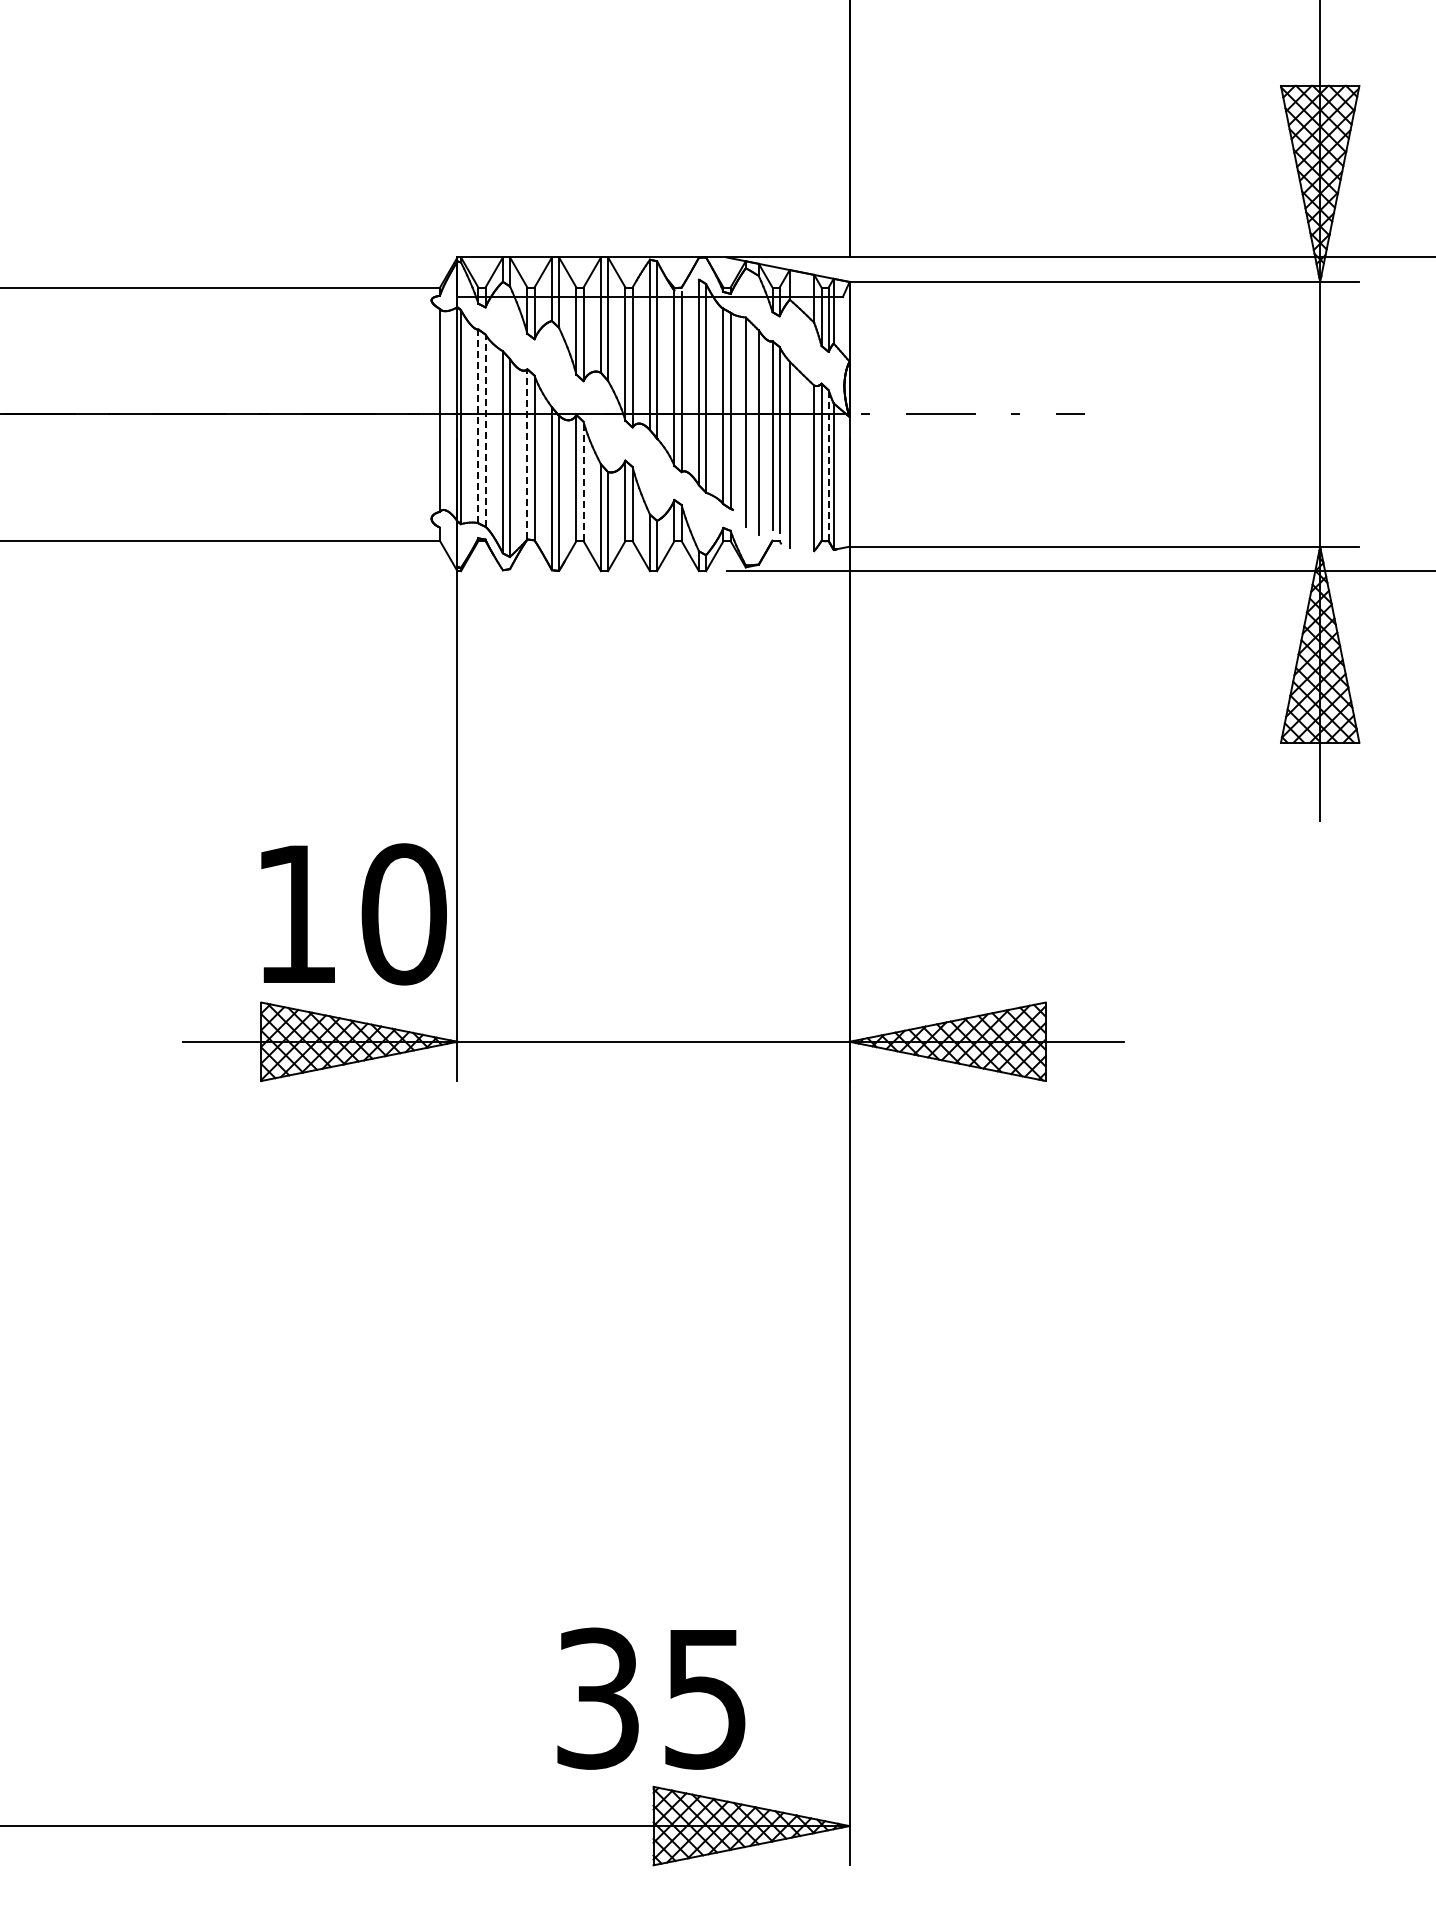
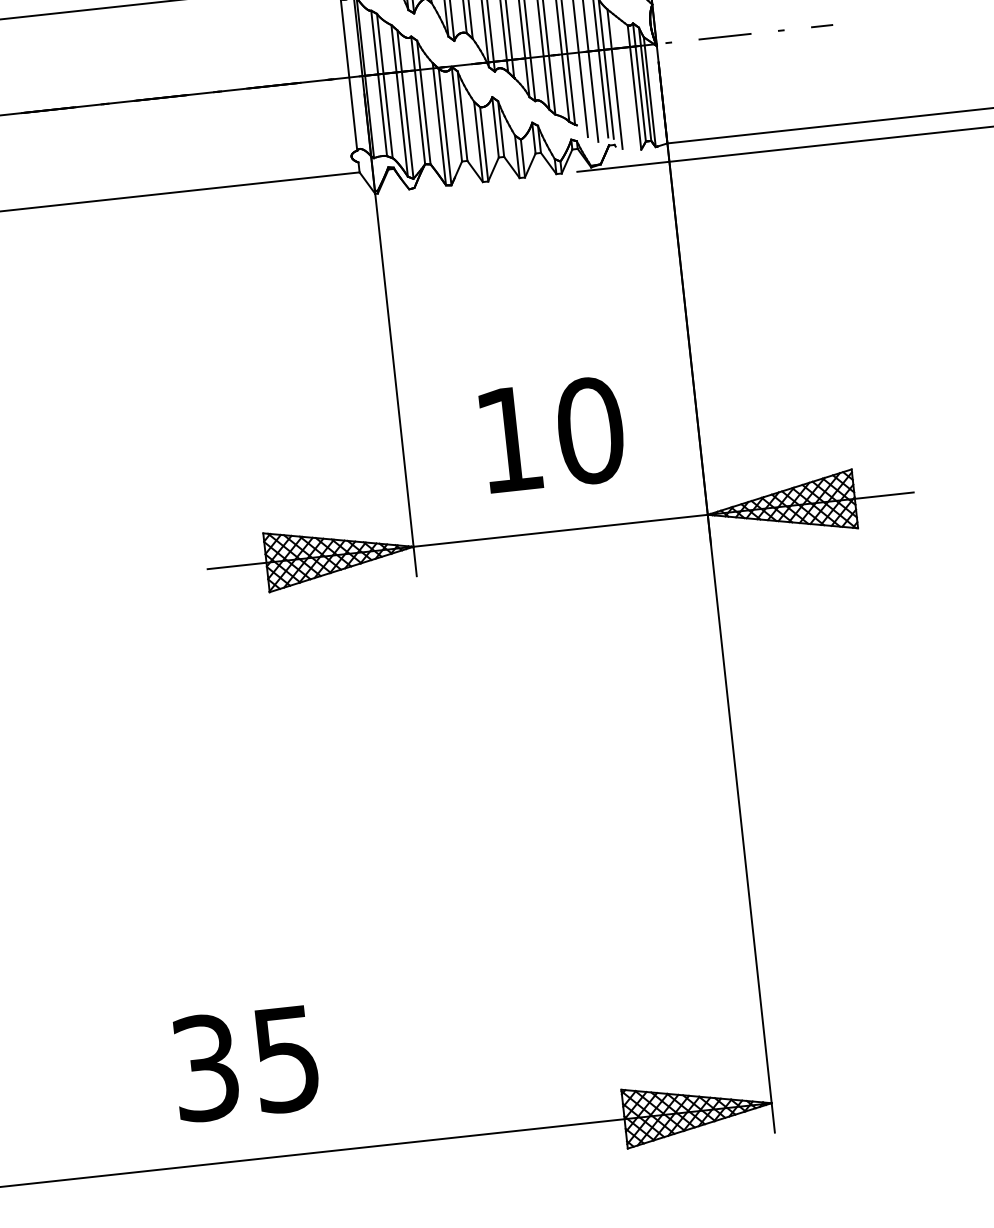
line: (478, 426) -> (379, 83), dashed -> solid
line: (485, 430) -> (384, 85), dashed -> solid
line: (527, 453) -> (418, 99), dashed -> solid
line: (828, 465) -> (644, 84), dashed -> solid
line: (583, 481) -> (462, 116), dashed -> solid
text: (353, 914) -> (552, 435), moved
text: (651, 1698) -> (245, 1063), moved

